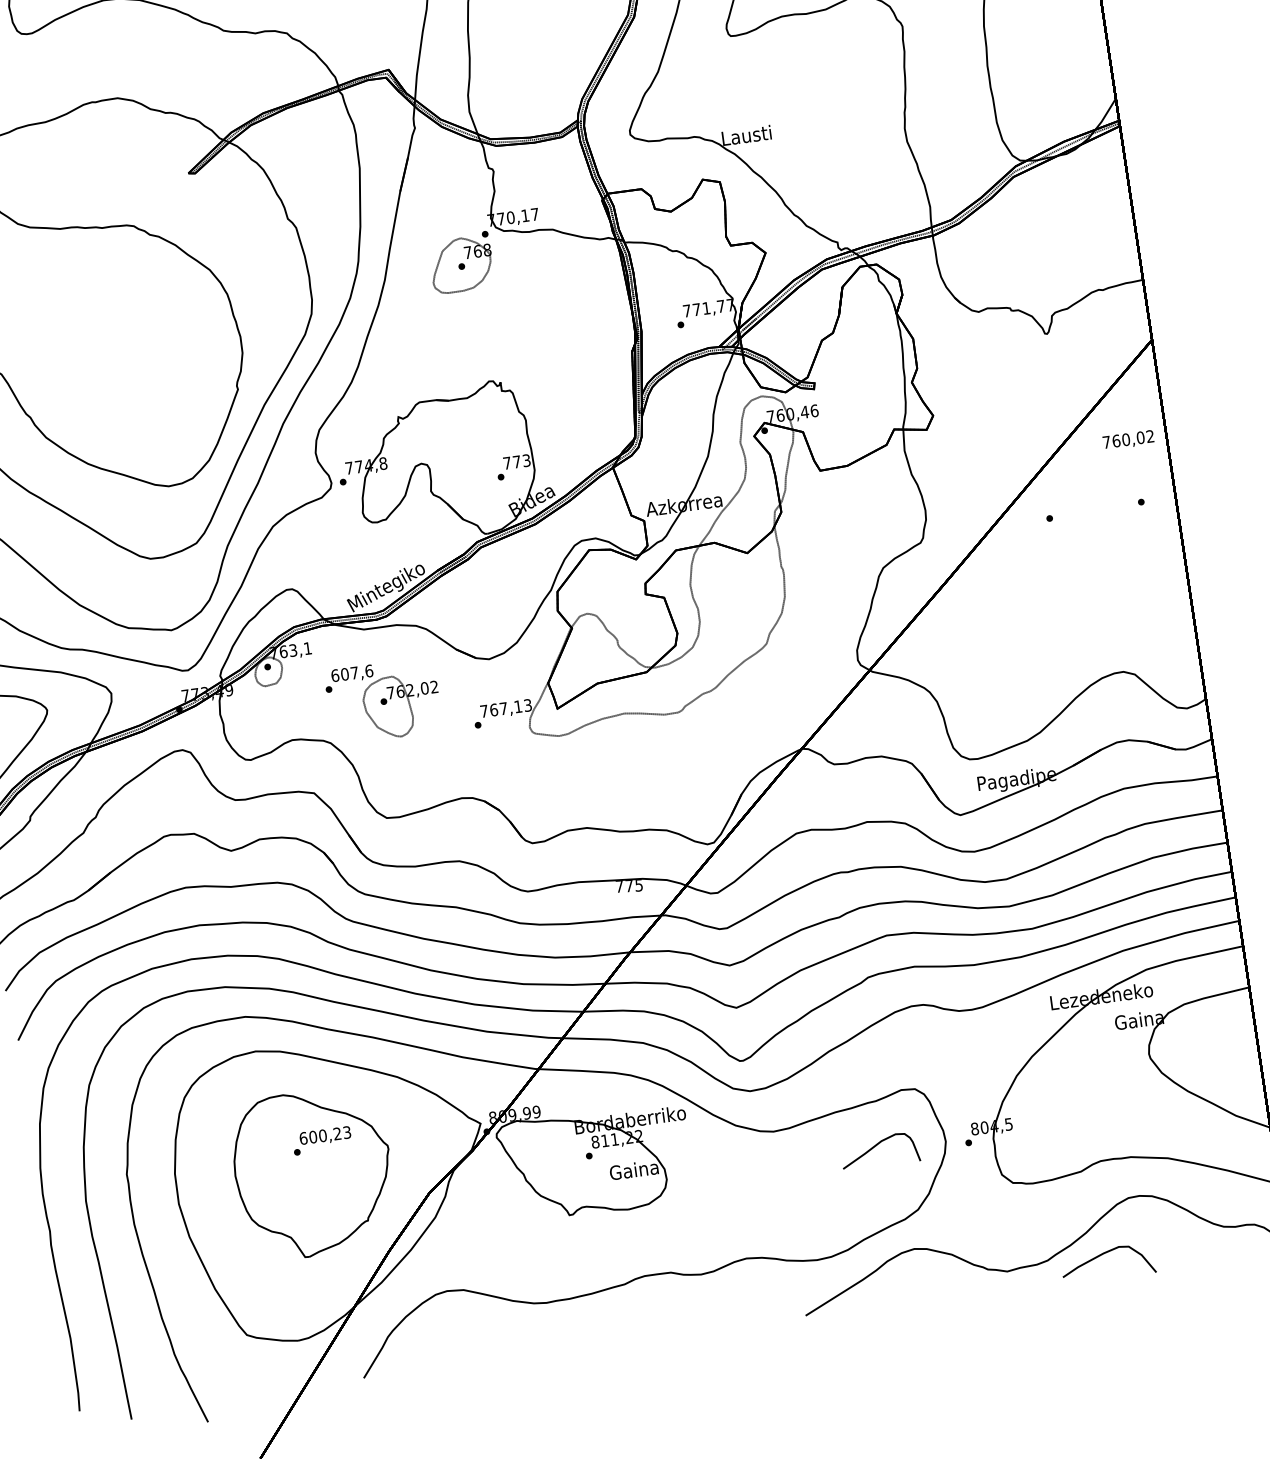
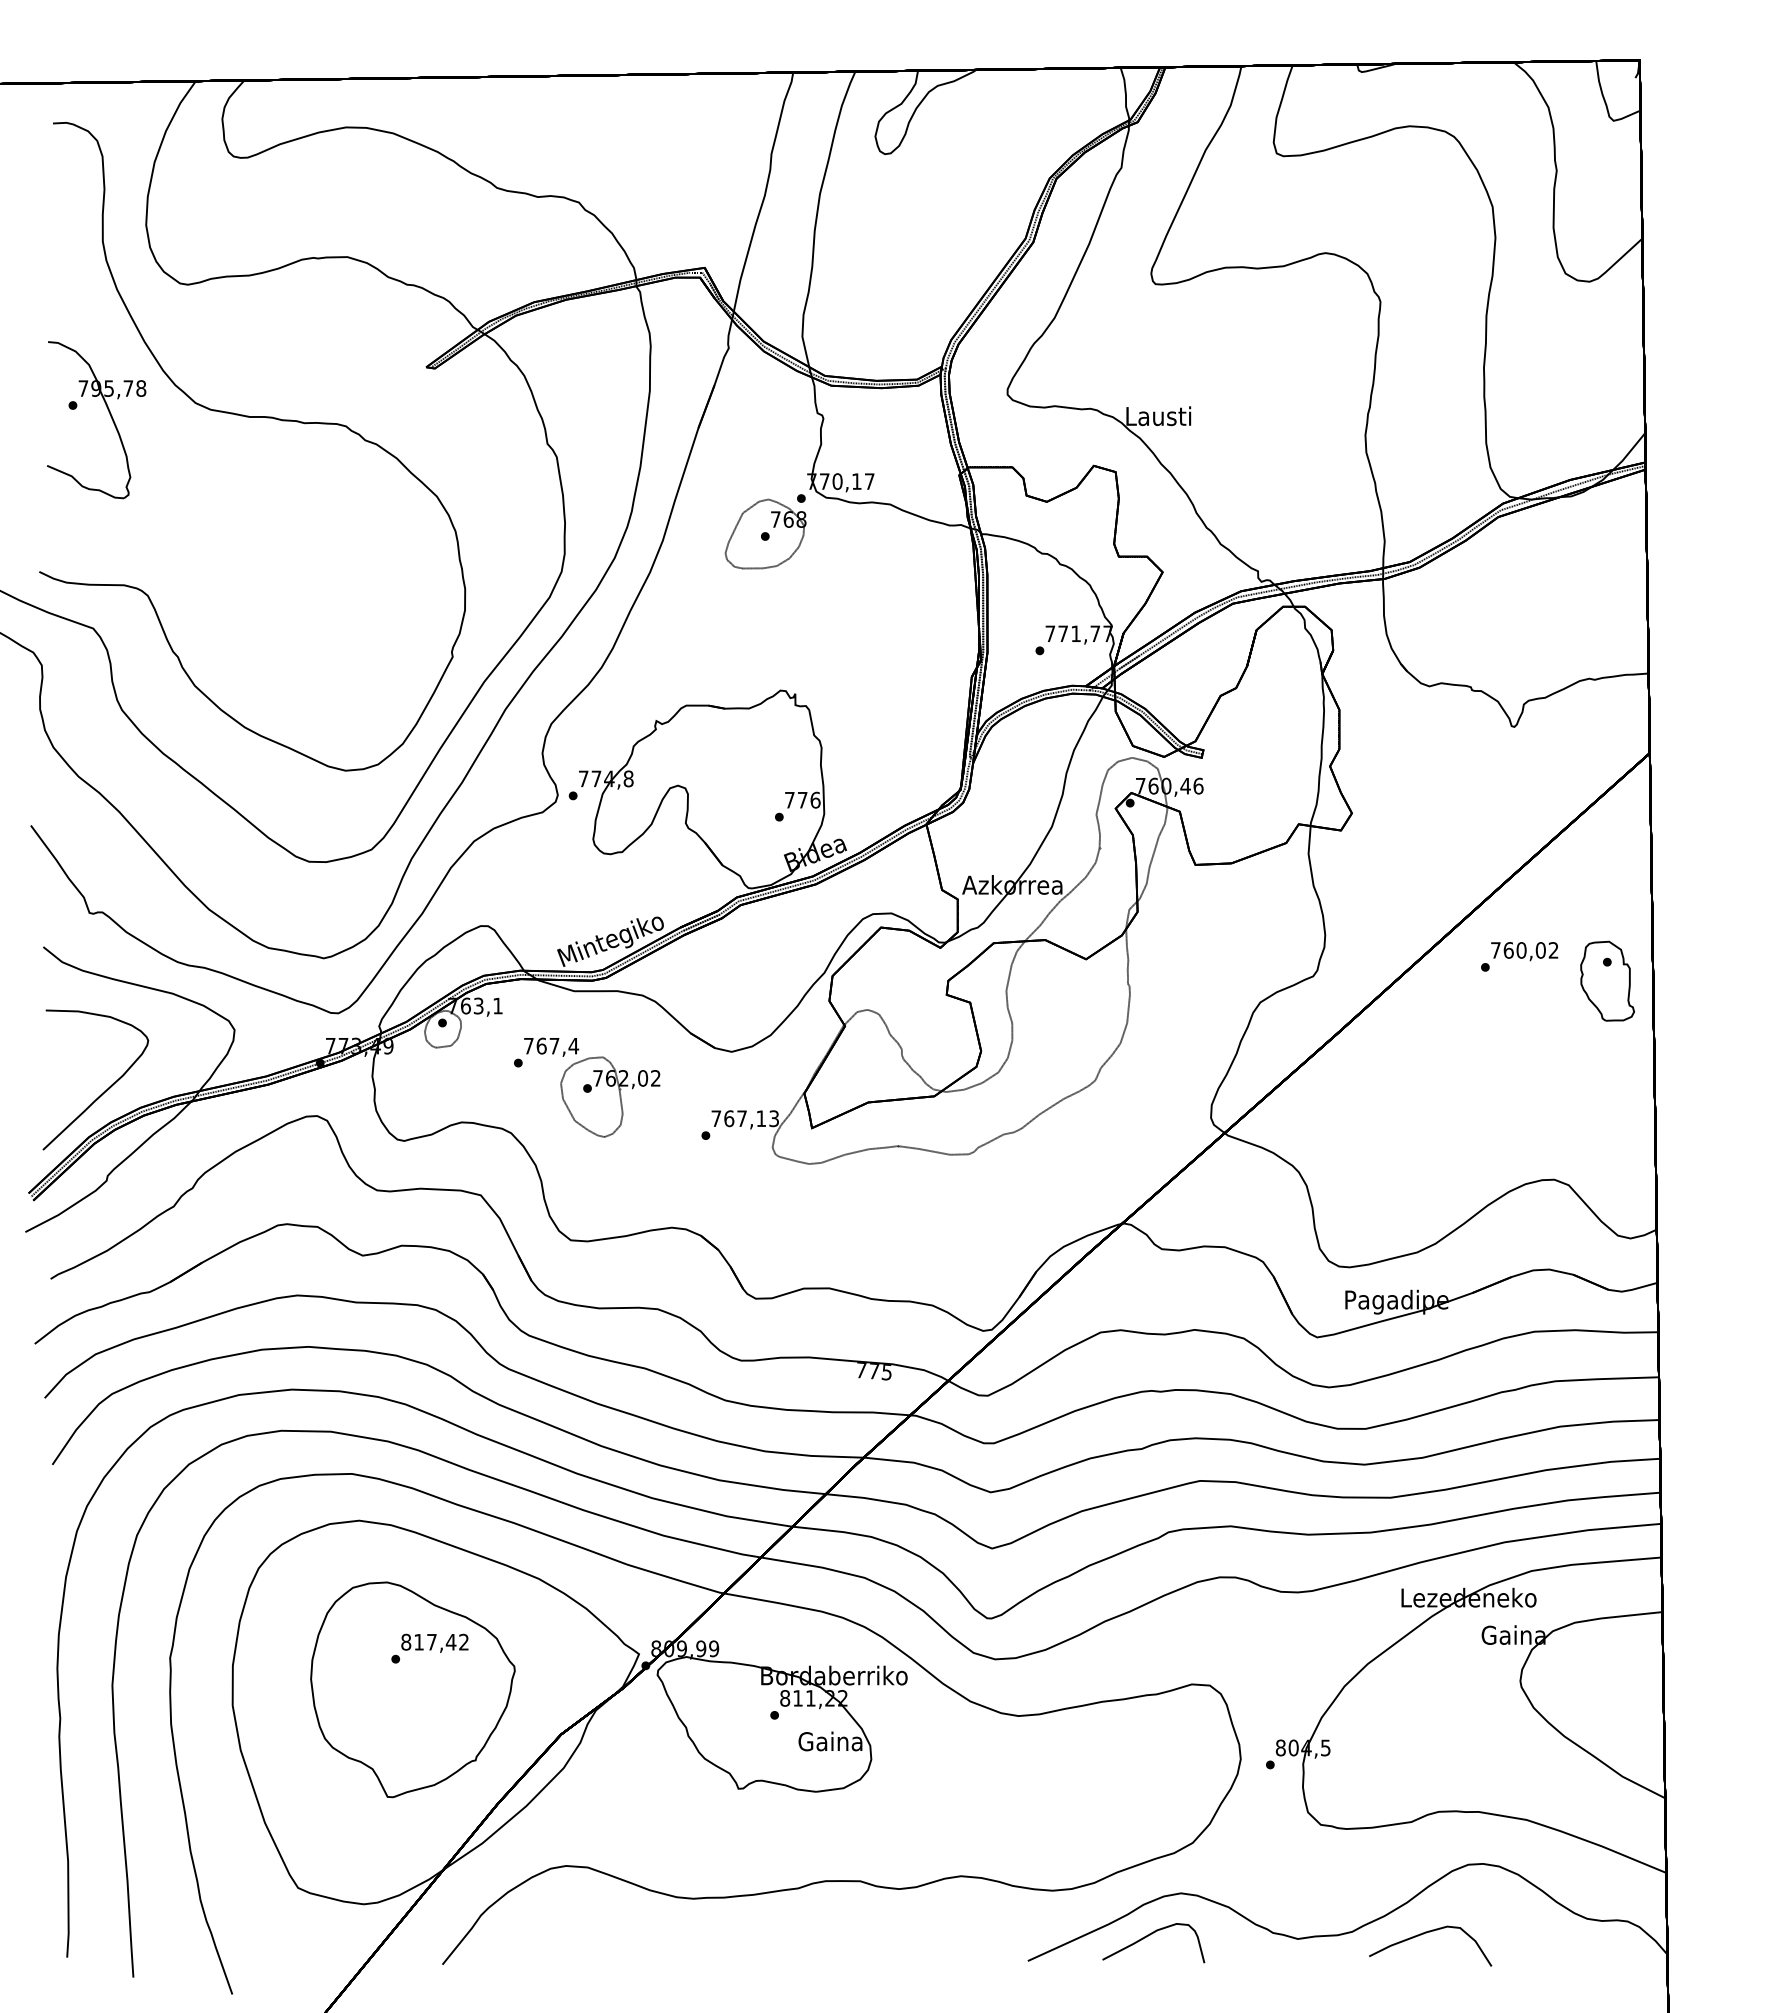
text: (1128, 440) -> (1524, 951), moved
text: (526, 460) -> (815, 799), 773 -> 776
part: (1143, 515) -> (1607, 980), added
text: (352, 672) -> (551, 1045), 607,6 -> 767,4
text: (324, 1135) -> (434, 1641), 600,23 -> 817,42
curve: (876, 1145) -> (1150, 1935), moved

